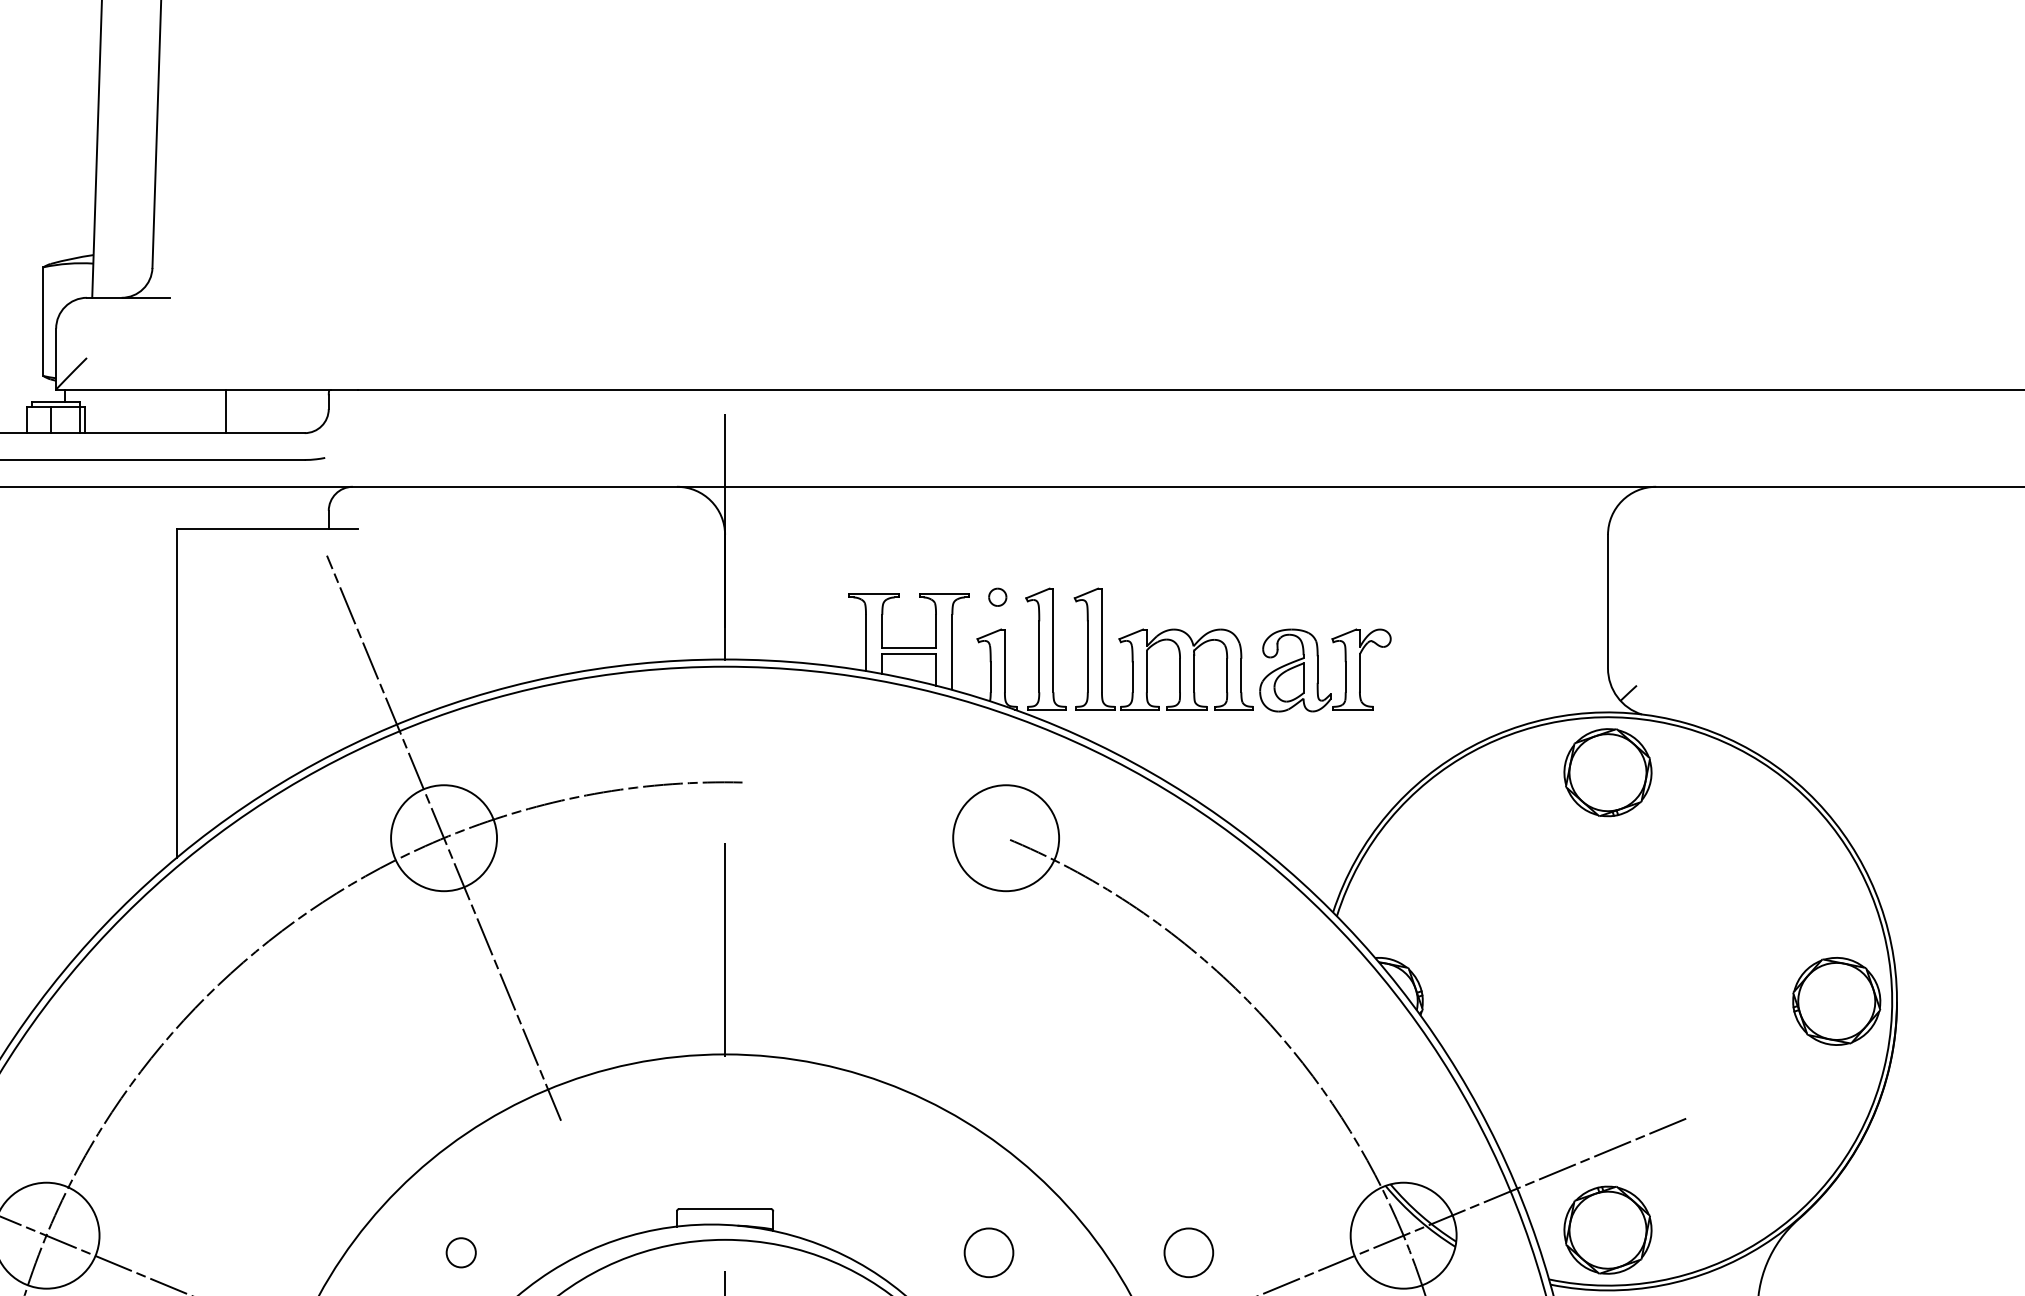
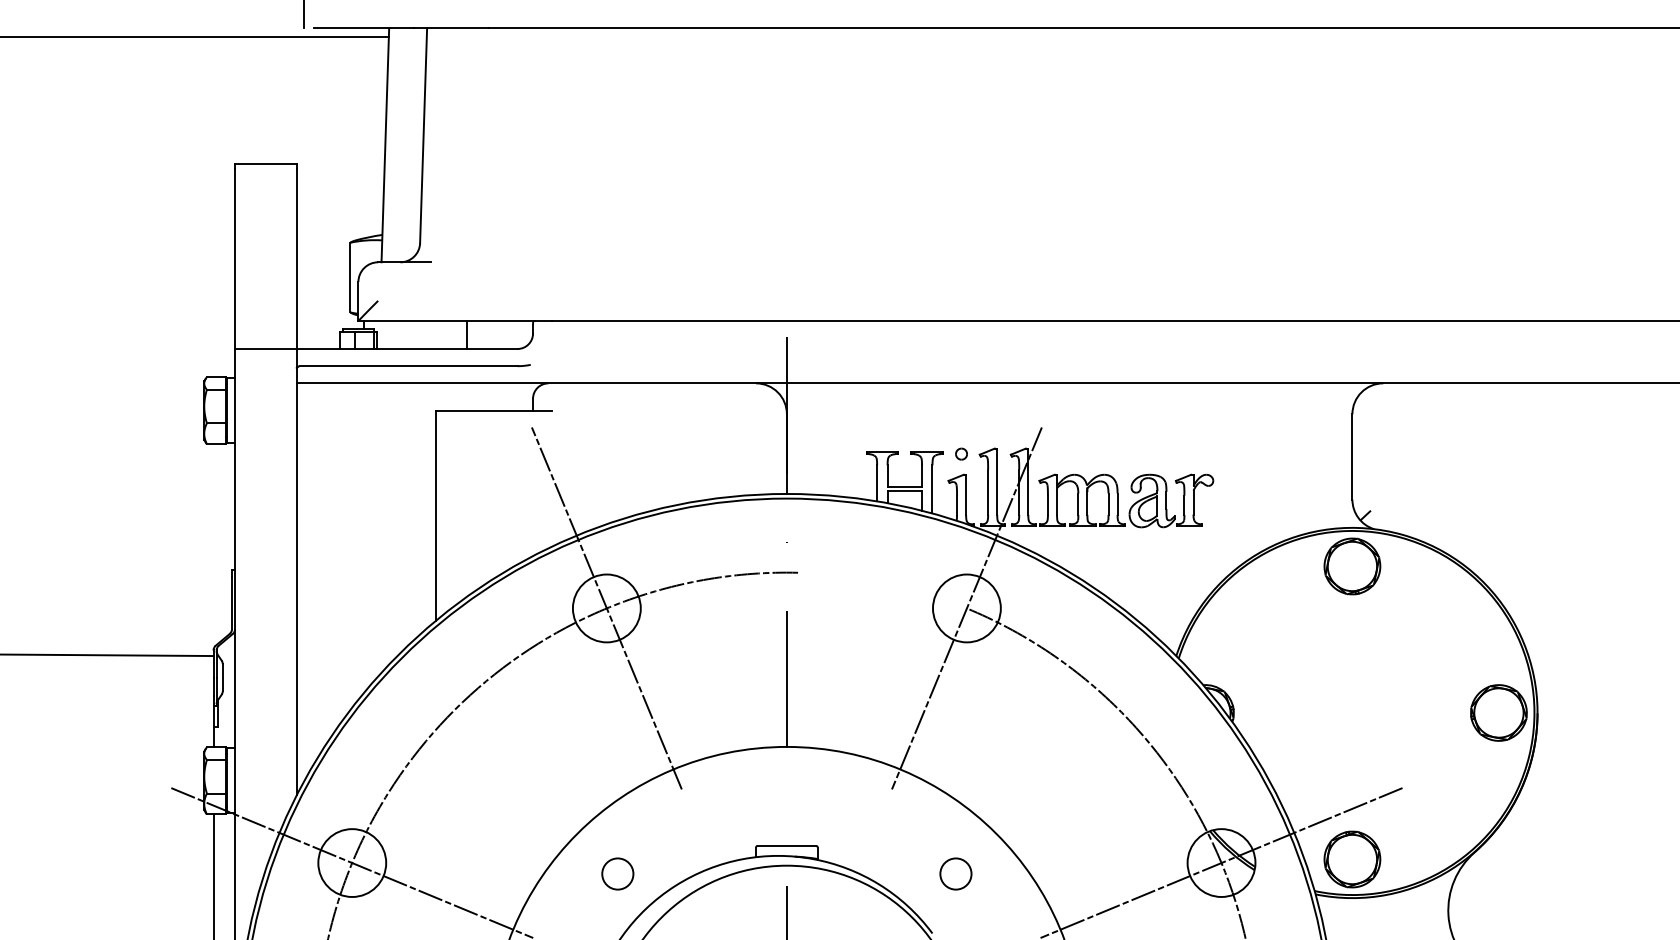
line: (1005, 838) -> (966, 608), added
circle: (460, 1252) -> (617, 873), size x1.67
circle: (1188, 1252) -> (1083, 873), removed

